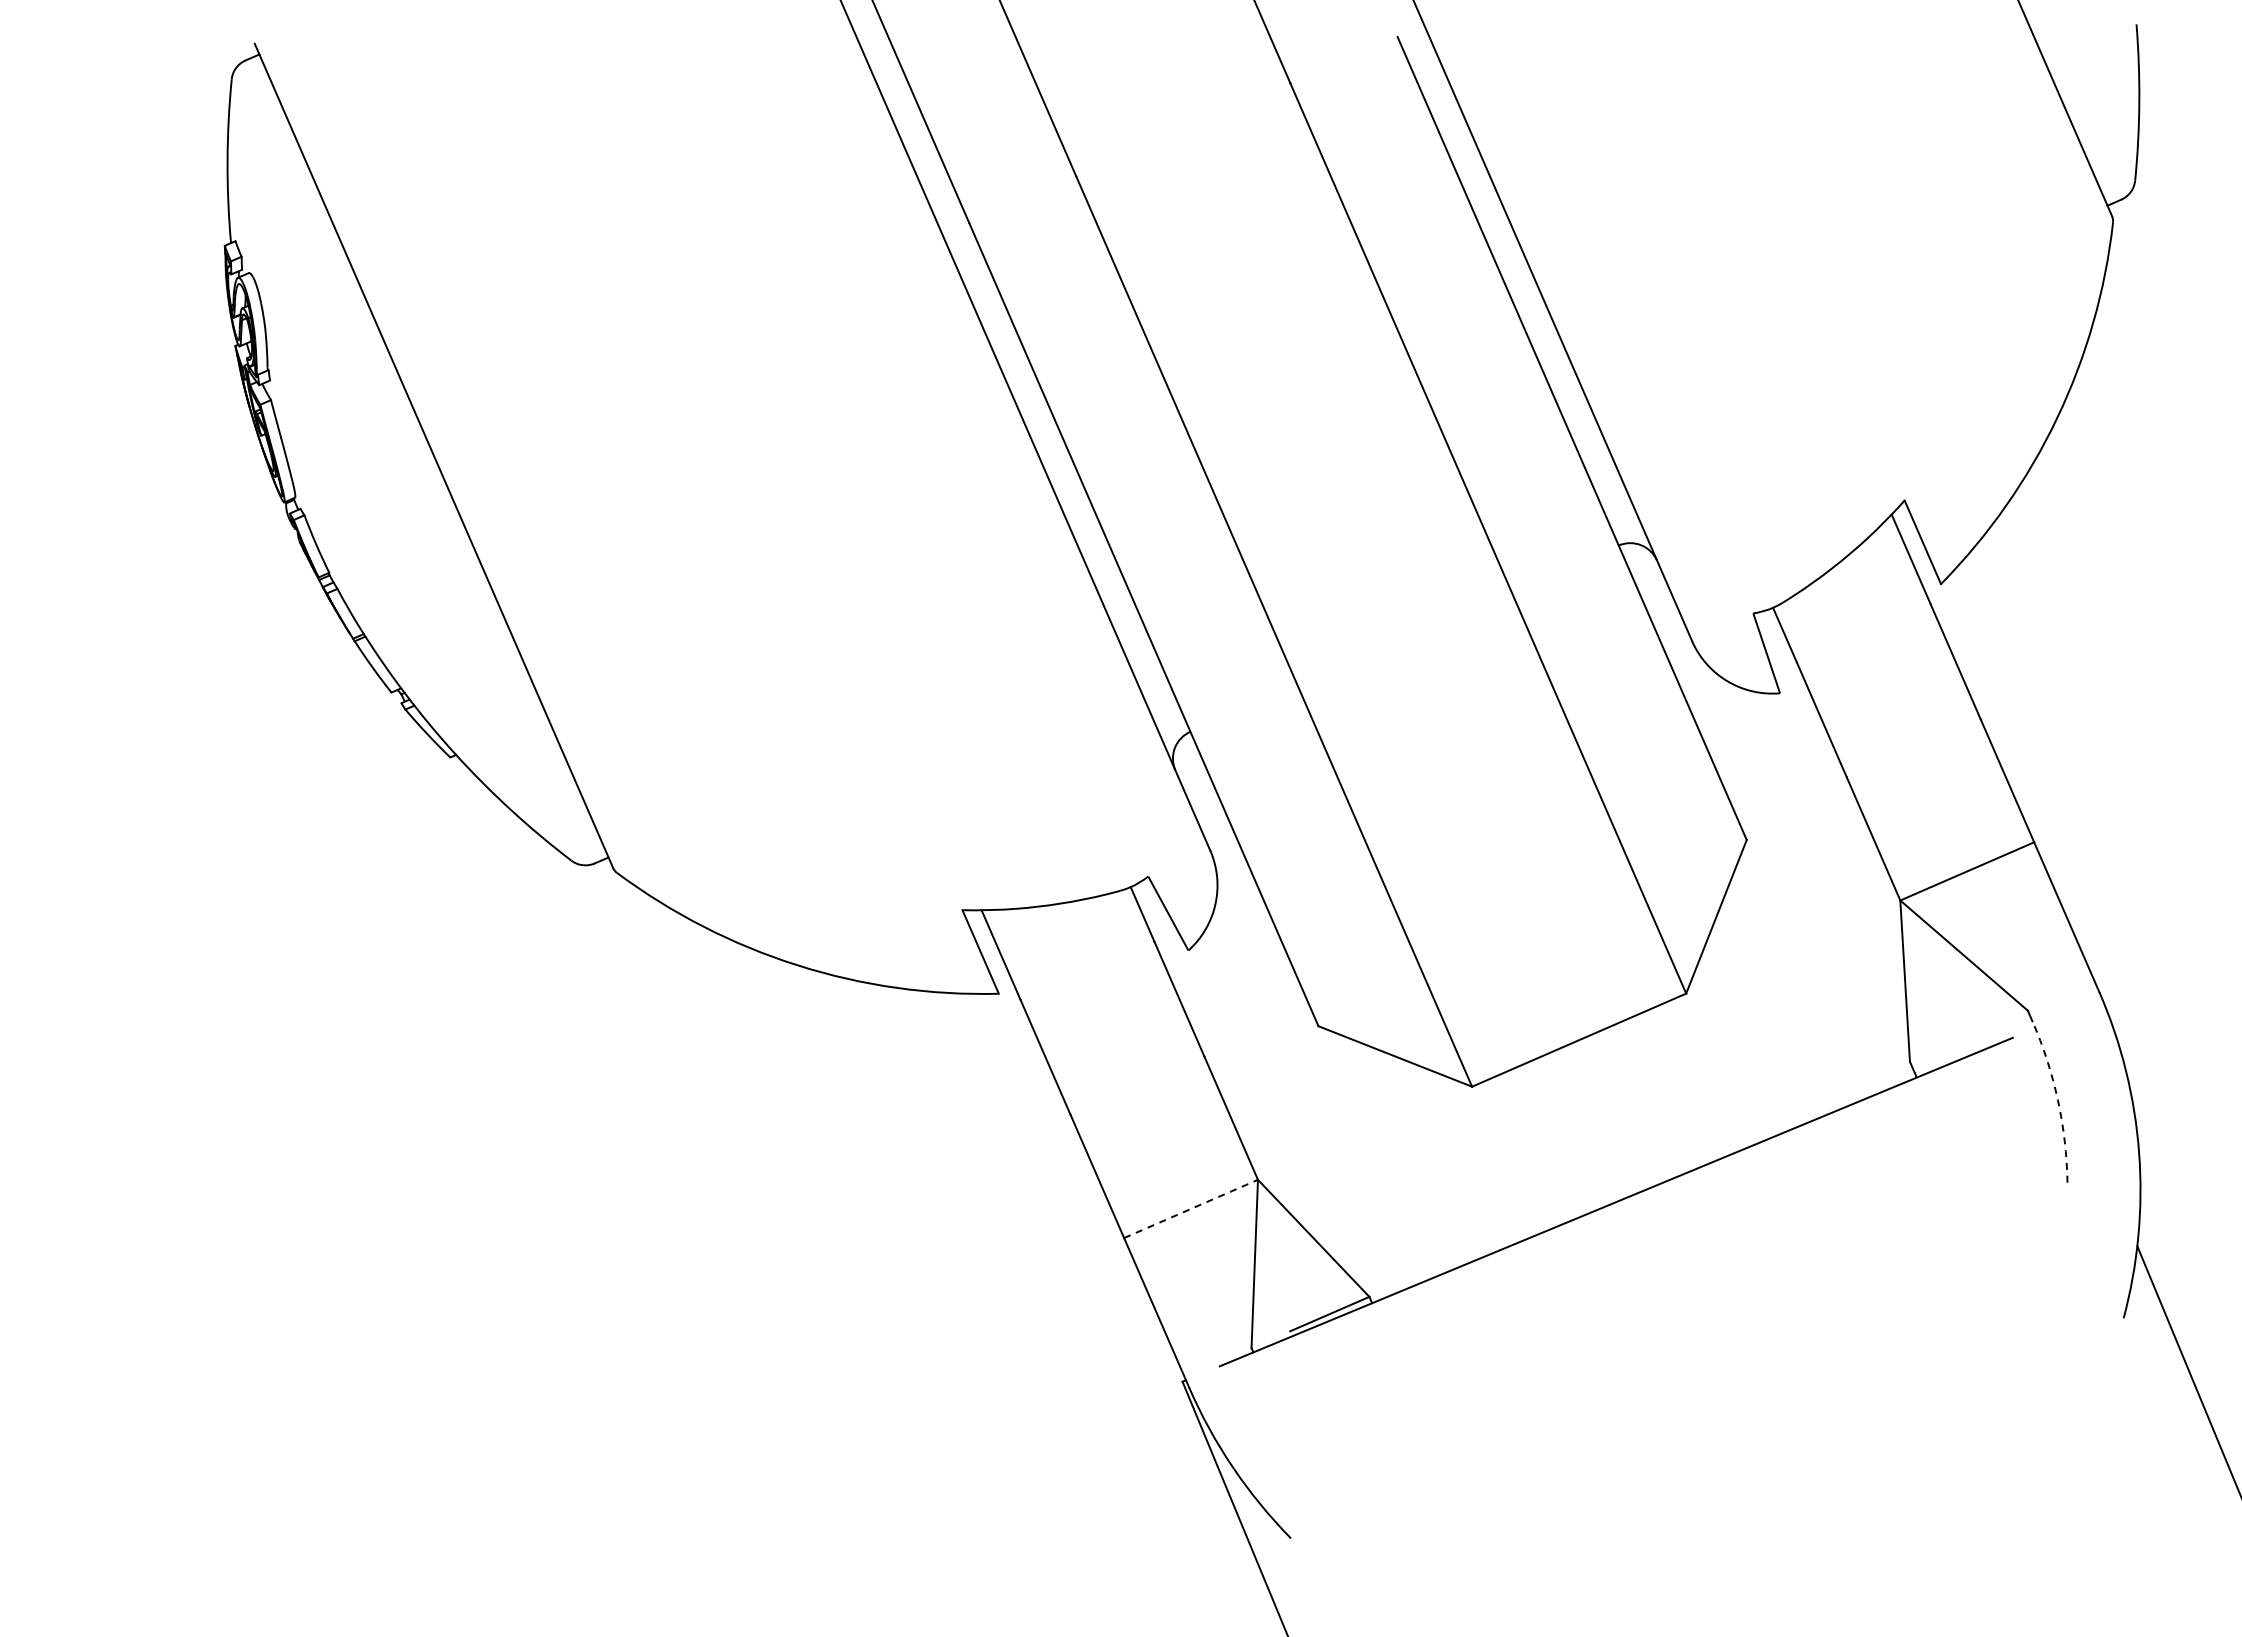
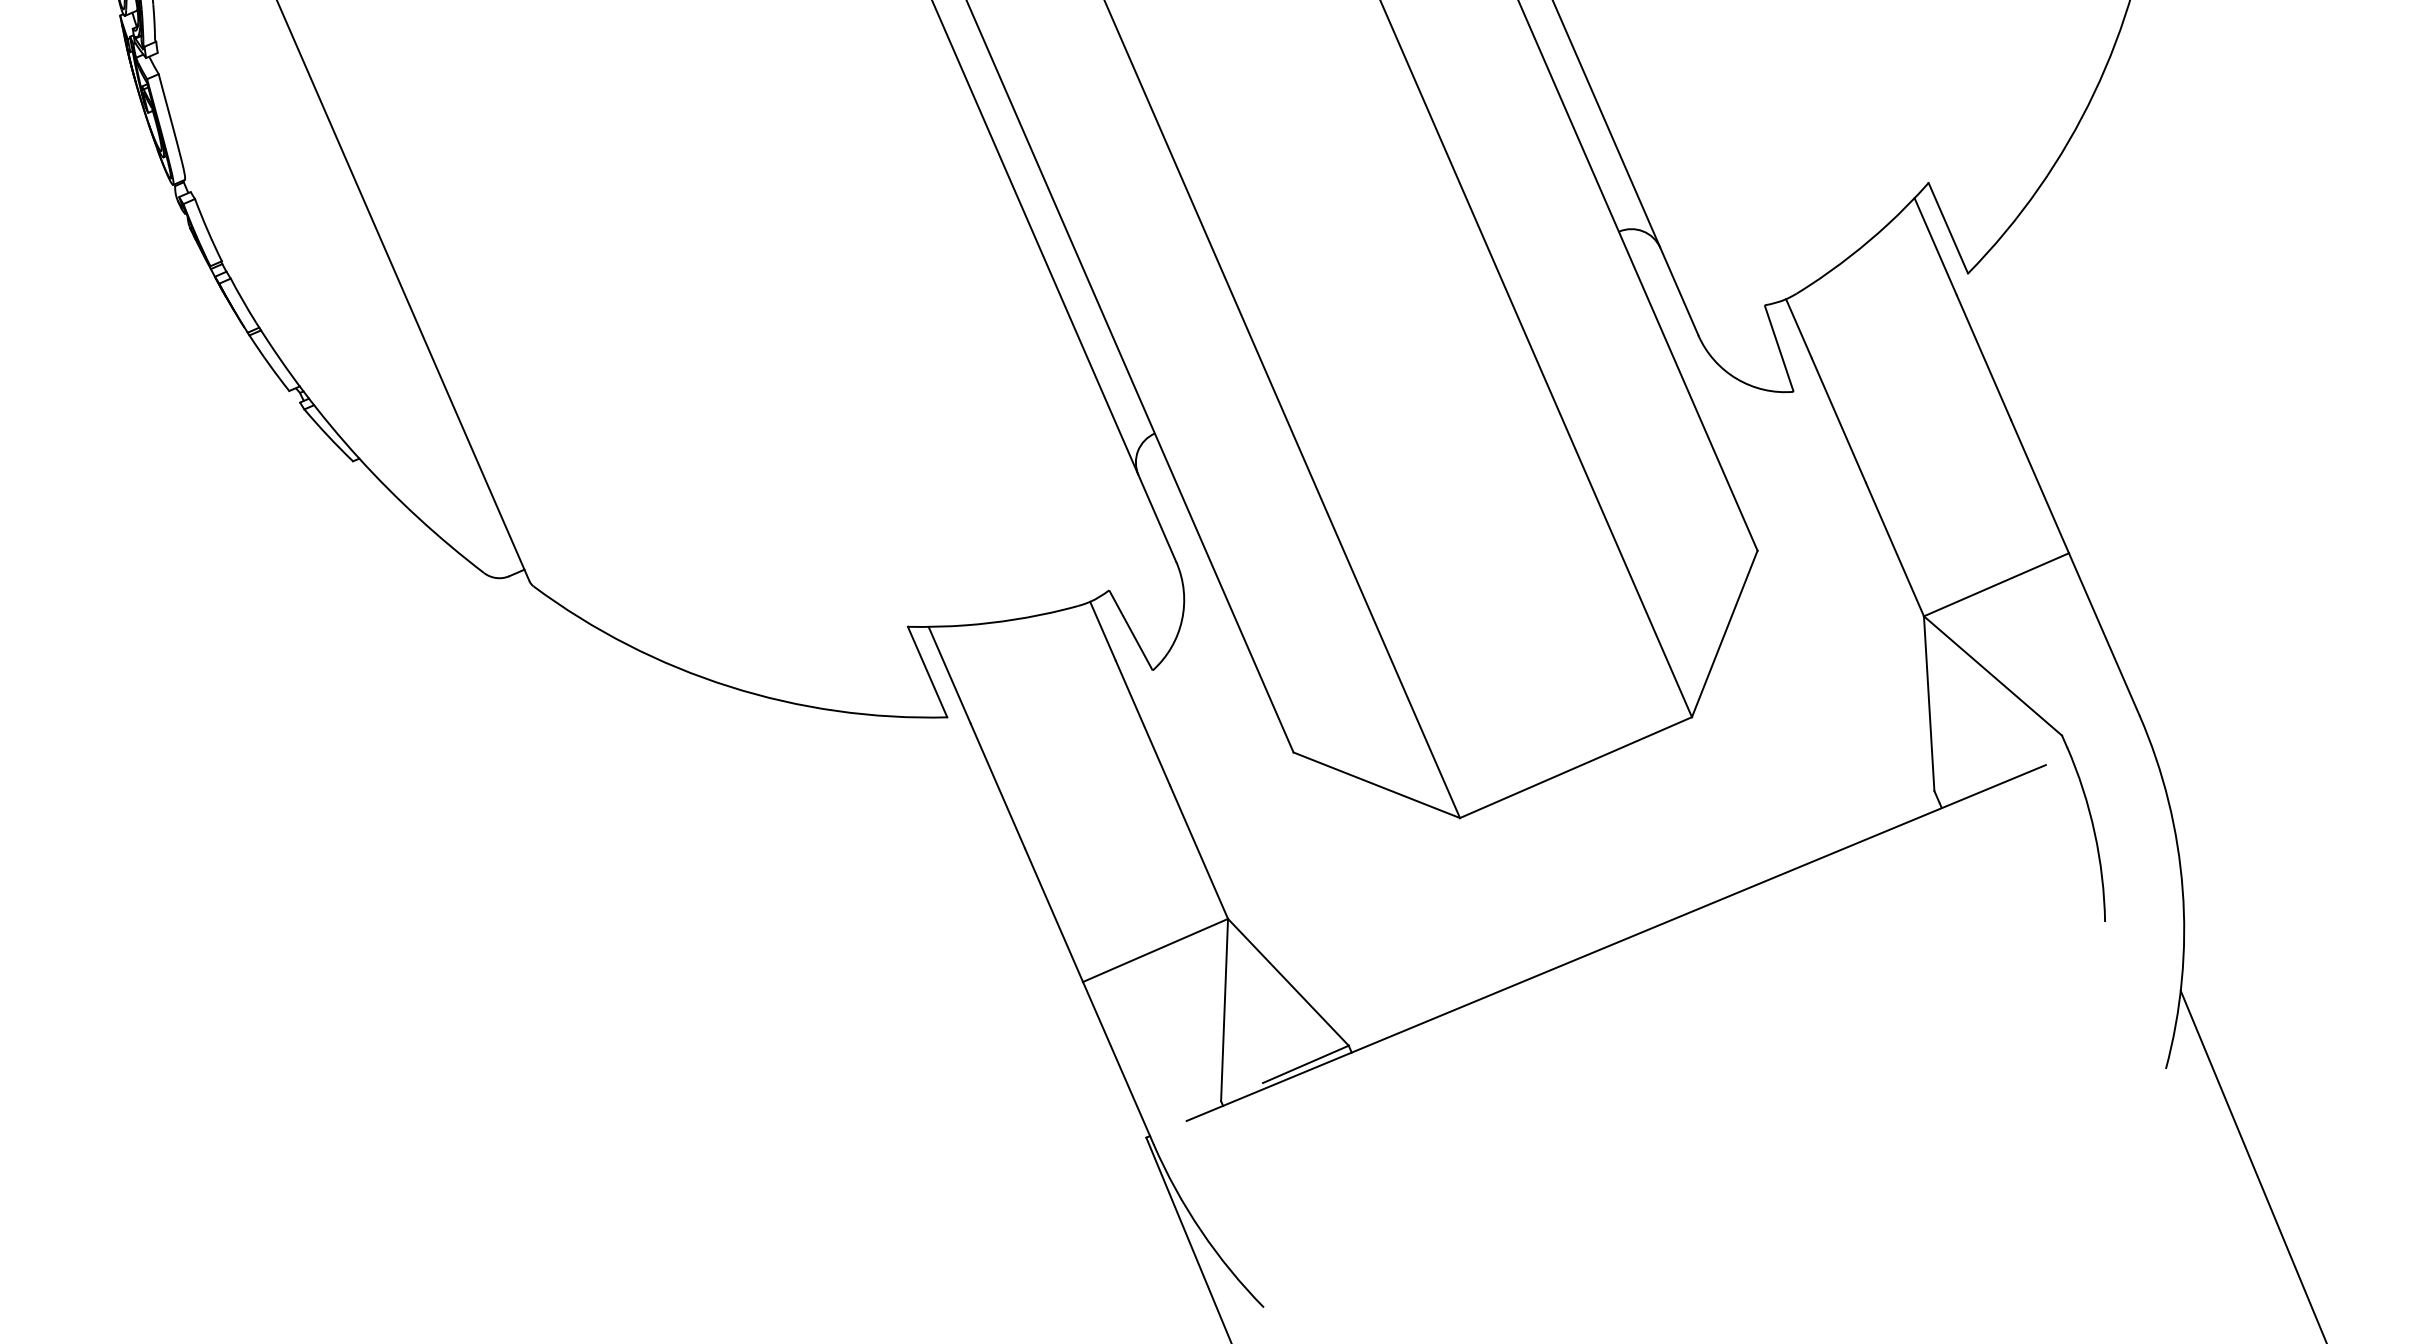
arc: (2057, 1100) -> (2094, 832), dashed -> solid
line: (1191, 1208) -> (1156, 949), dashed -> solid

